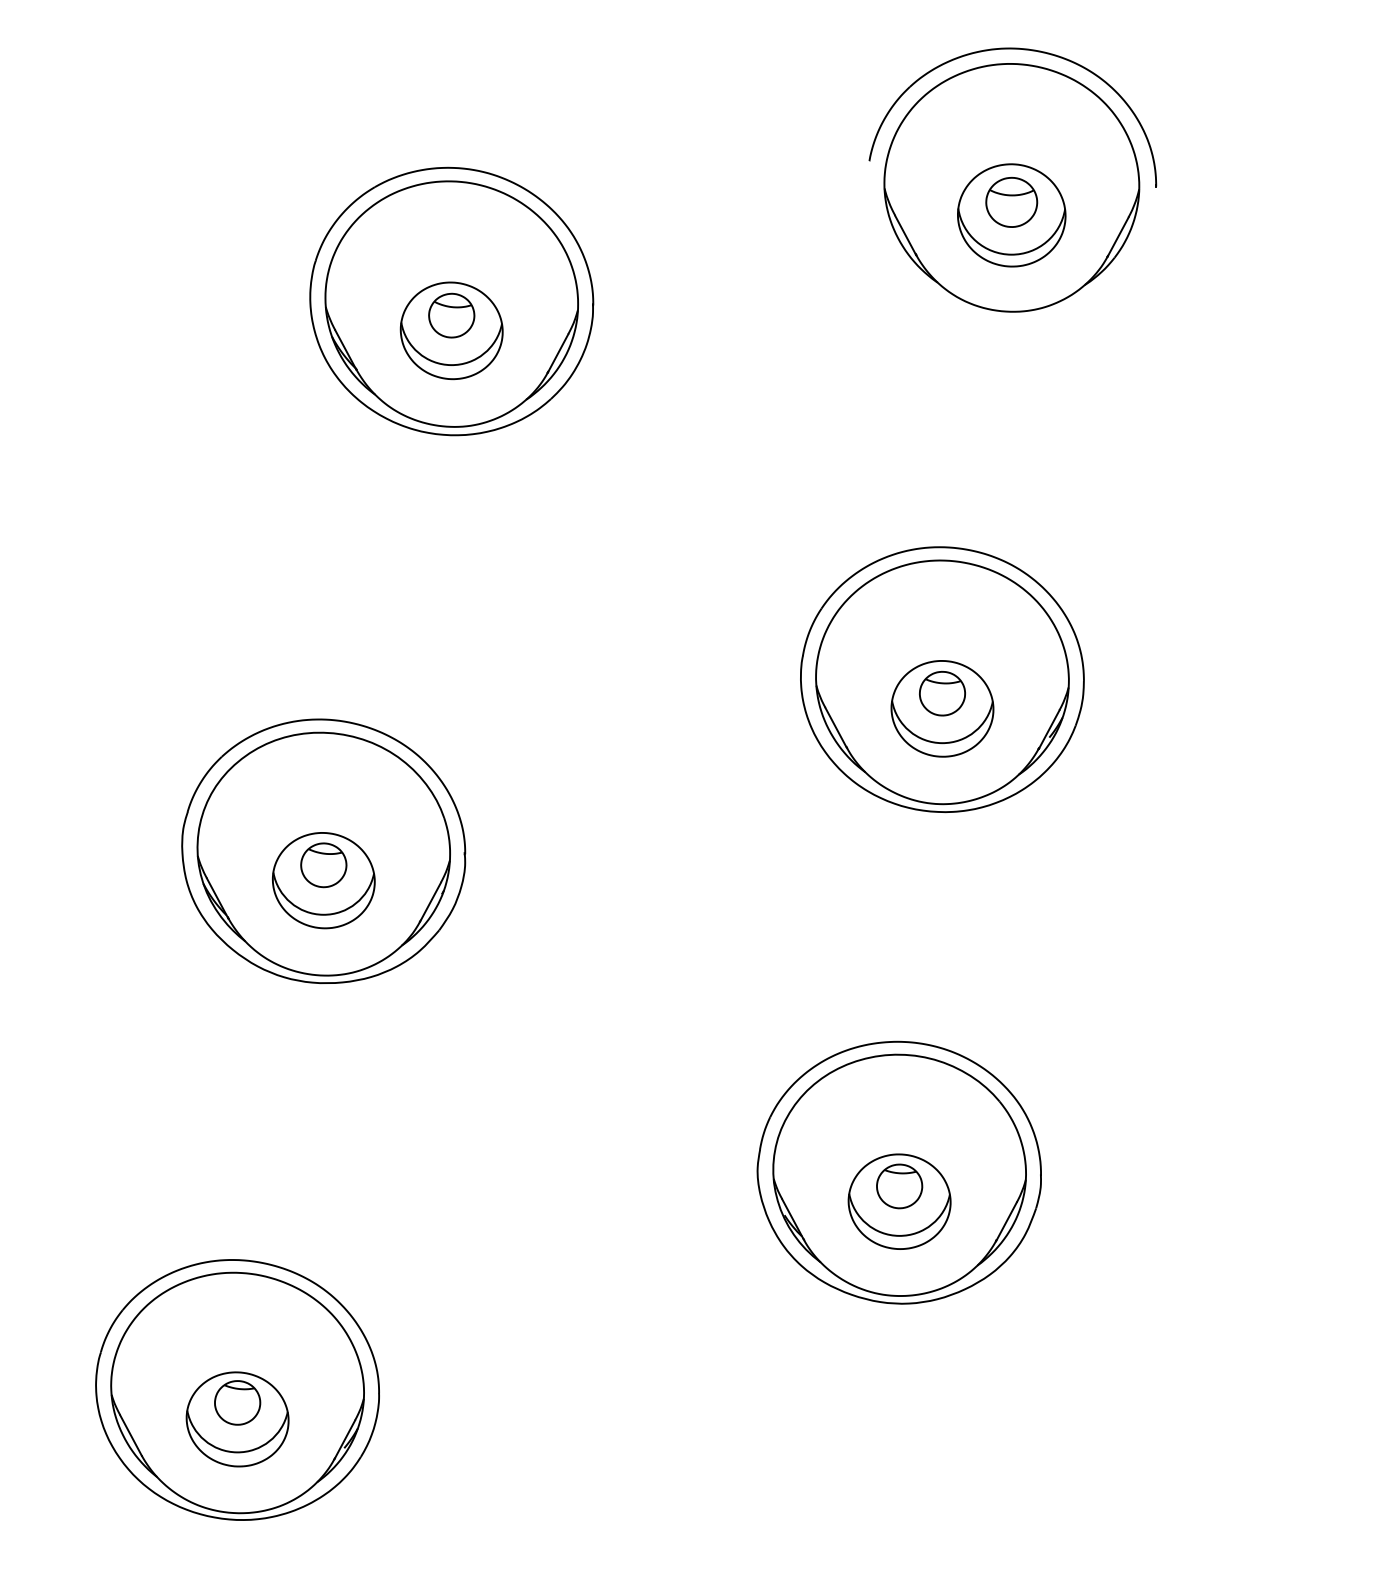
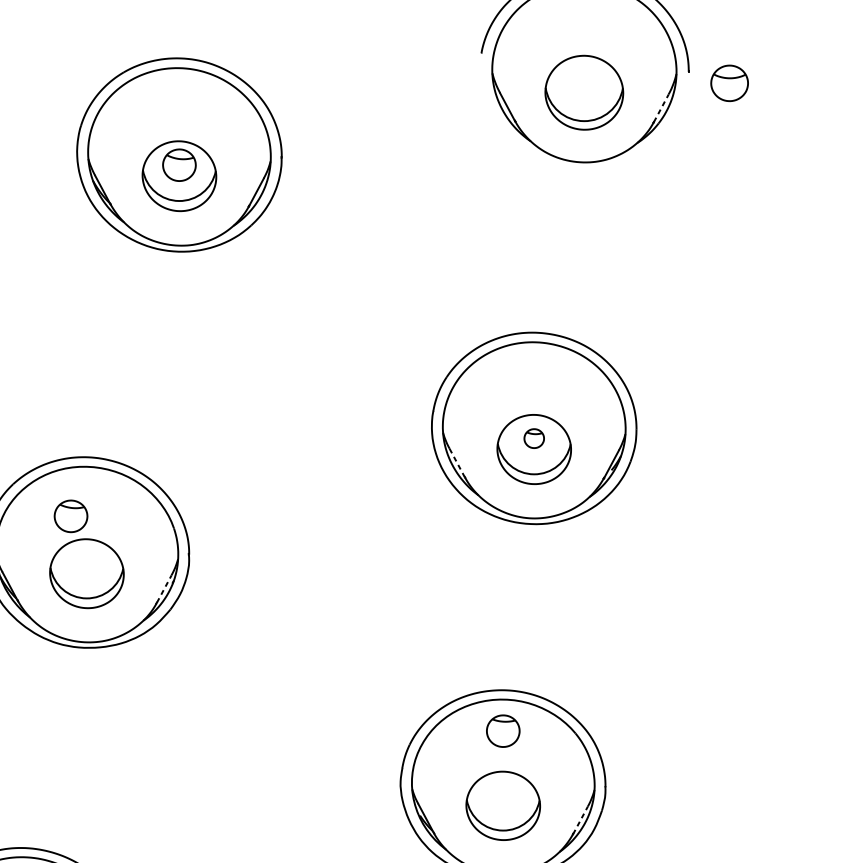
part: (1011, 202) -> (729, 83), moved
line: (1118, 236) -> (661, 108), solid -> dashed
part: (942, 693) -> (534, 438), size x0.6
line: (836, 727) -> (457, 463), solid -> dashed
part: (323, 865) -> (70, 516), moved
line: (430, 901) -> (164, 588), solid -> dashed
part: (899, 1186) -> (503, 731), moved
line: (1006, 1221) -> (580, 820), solid -> dashed

